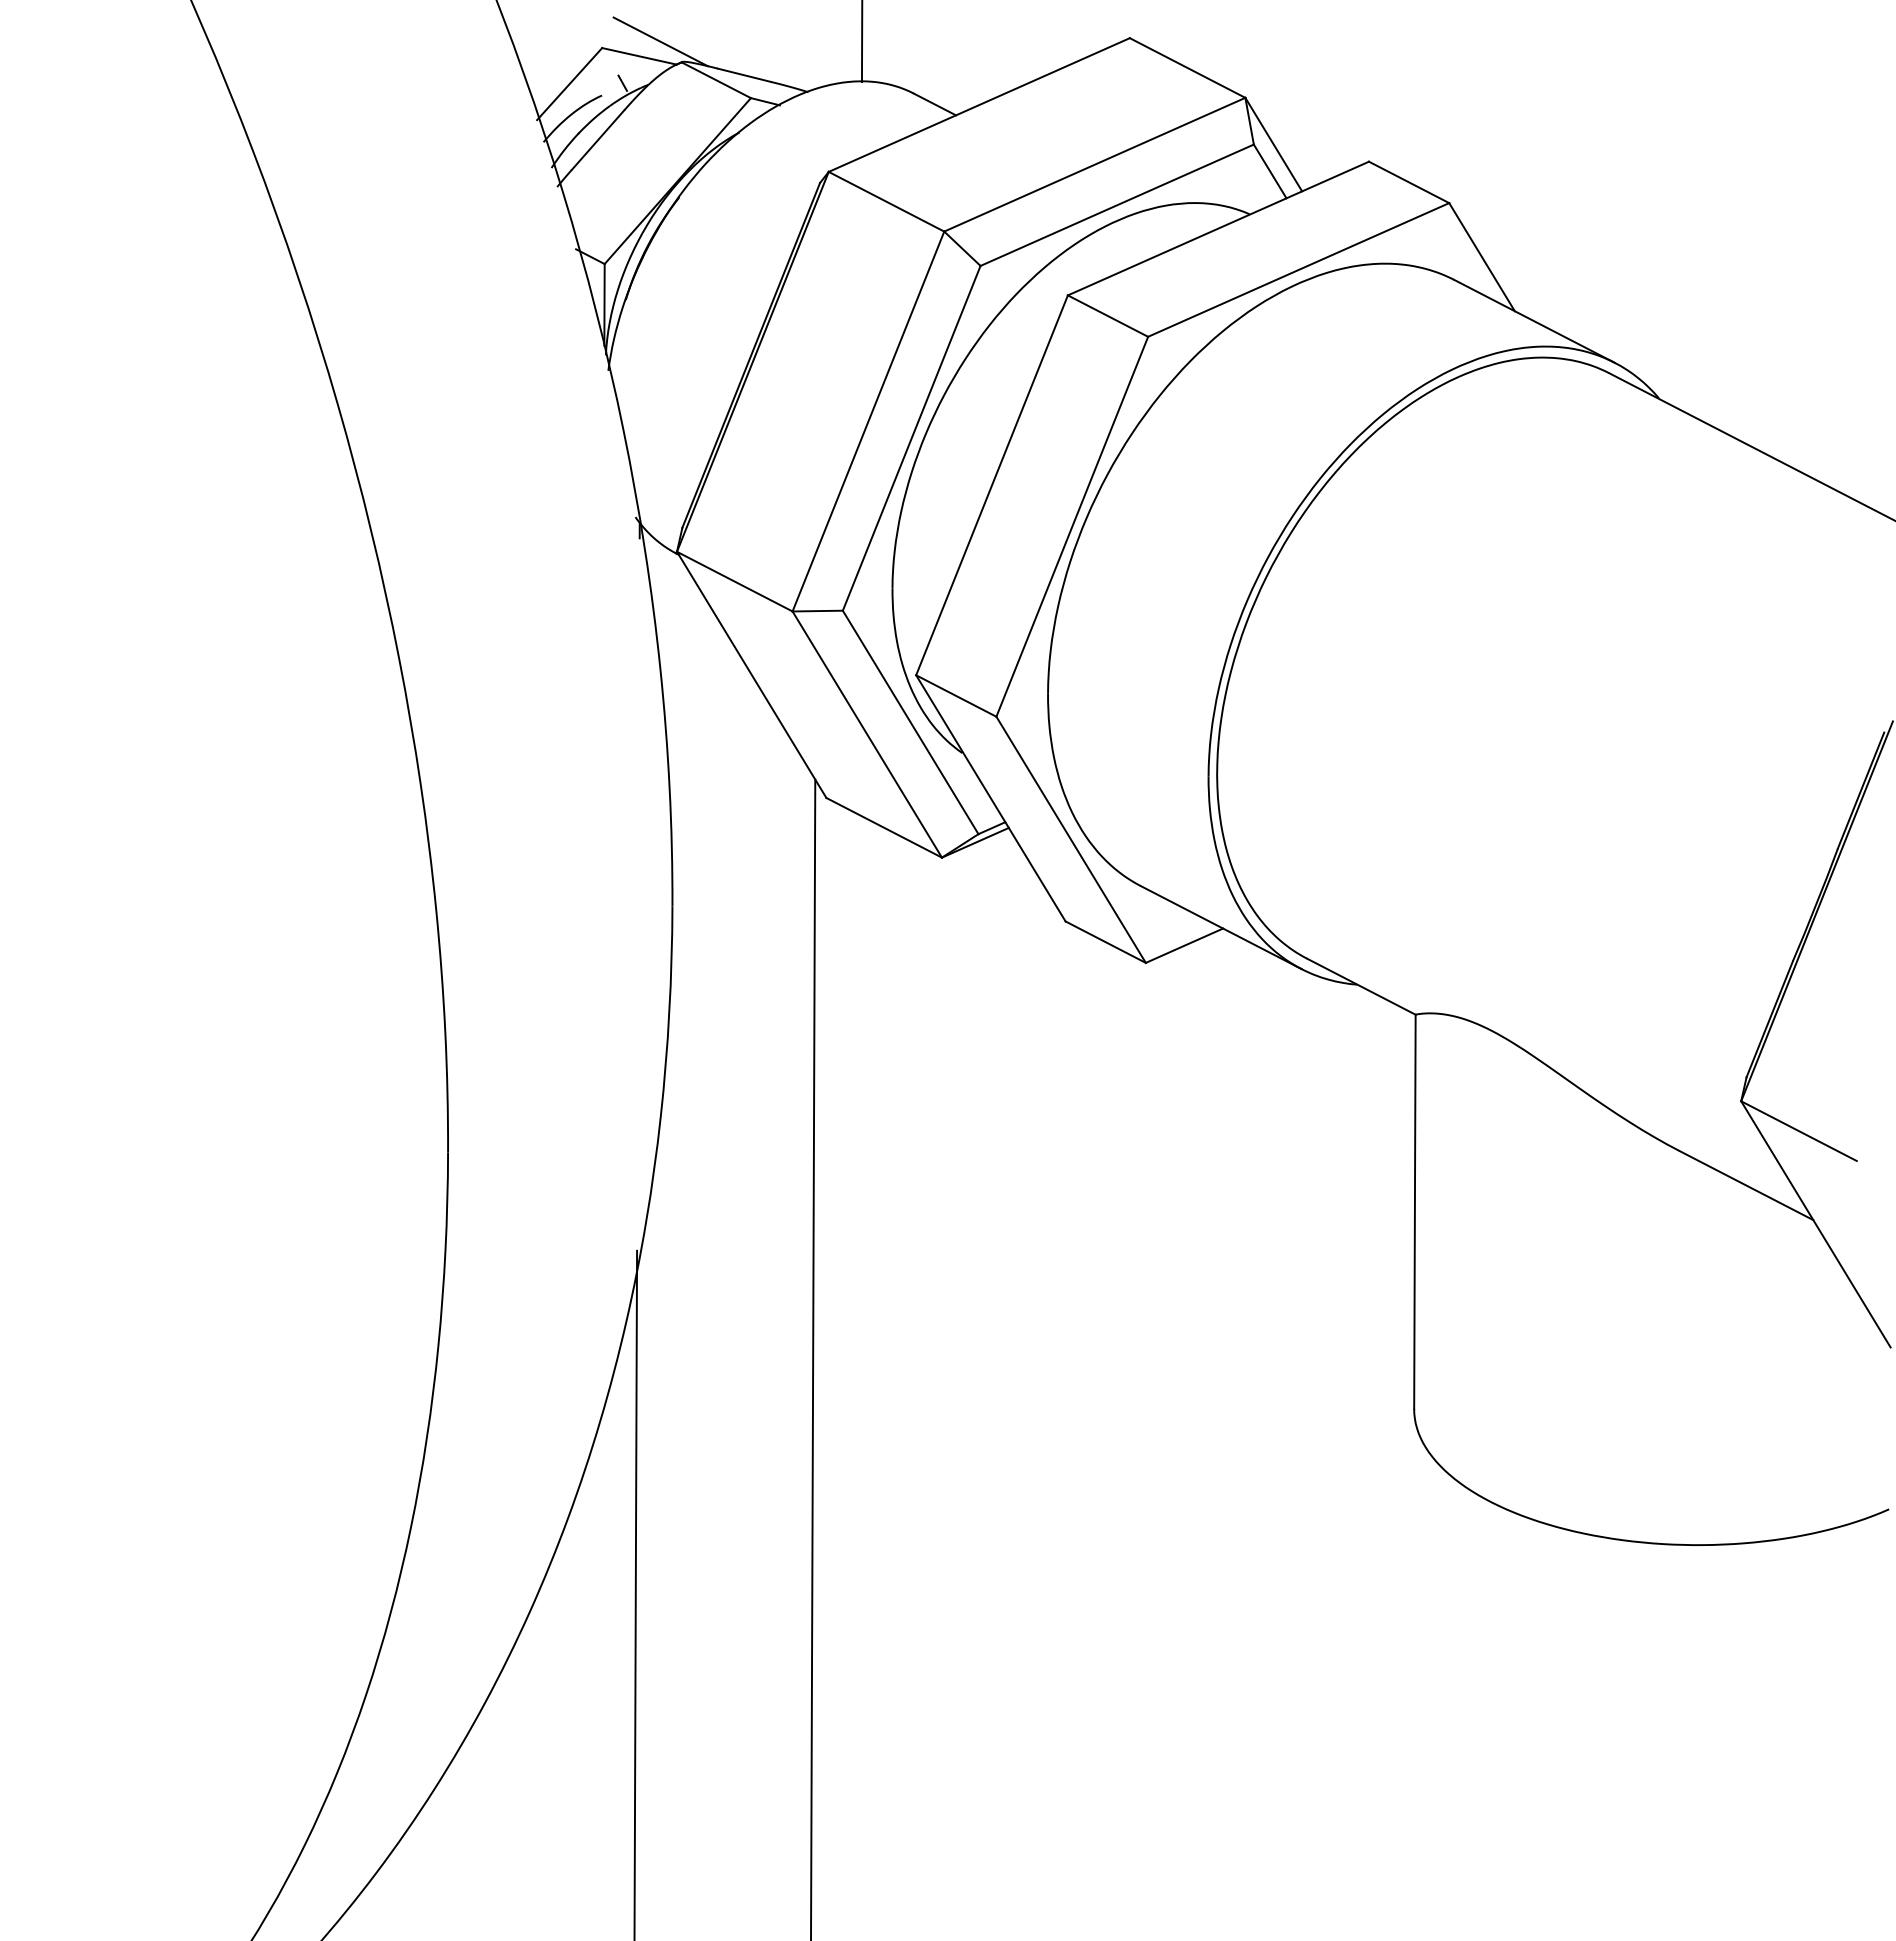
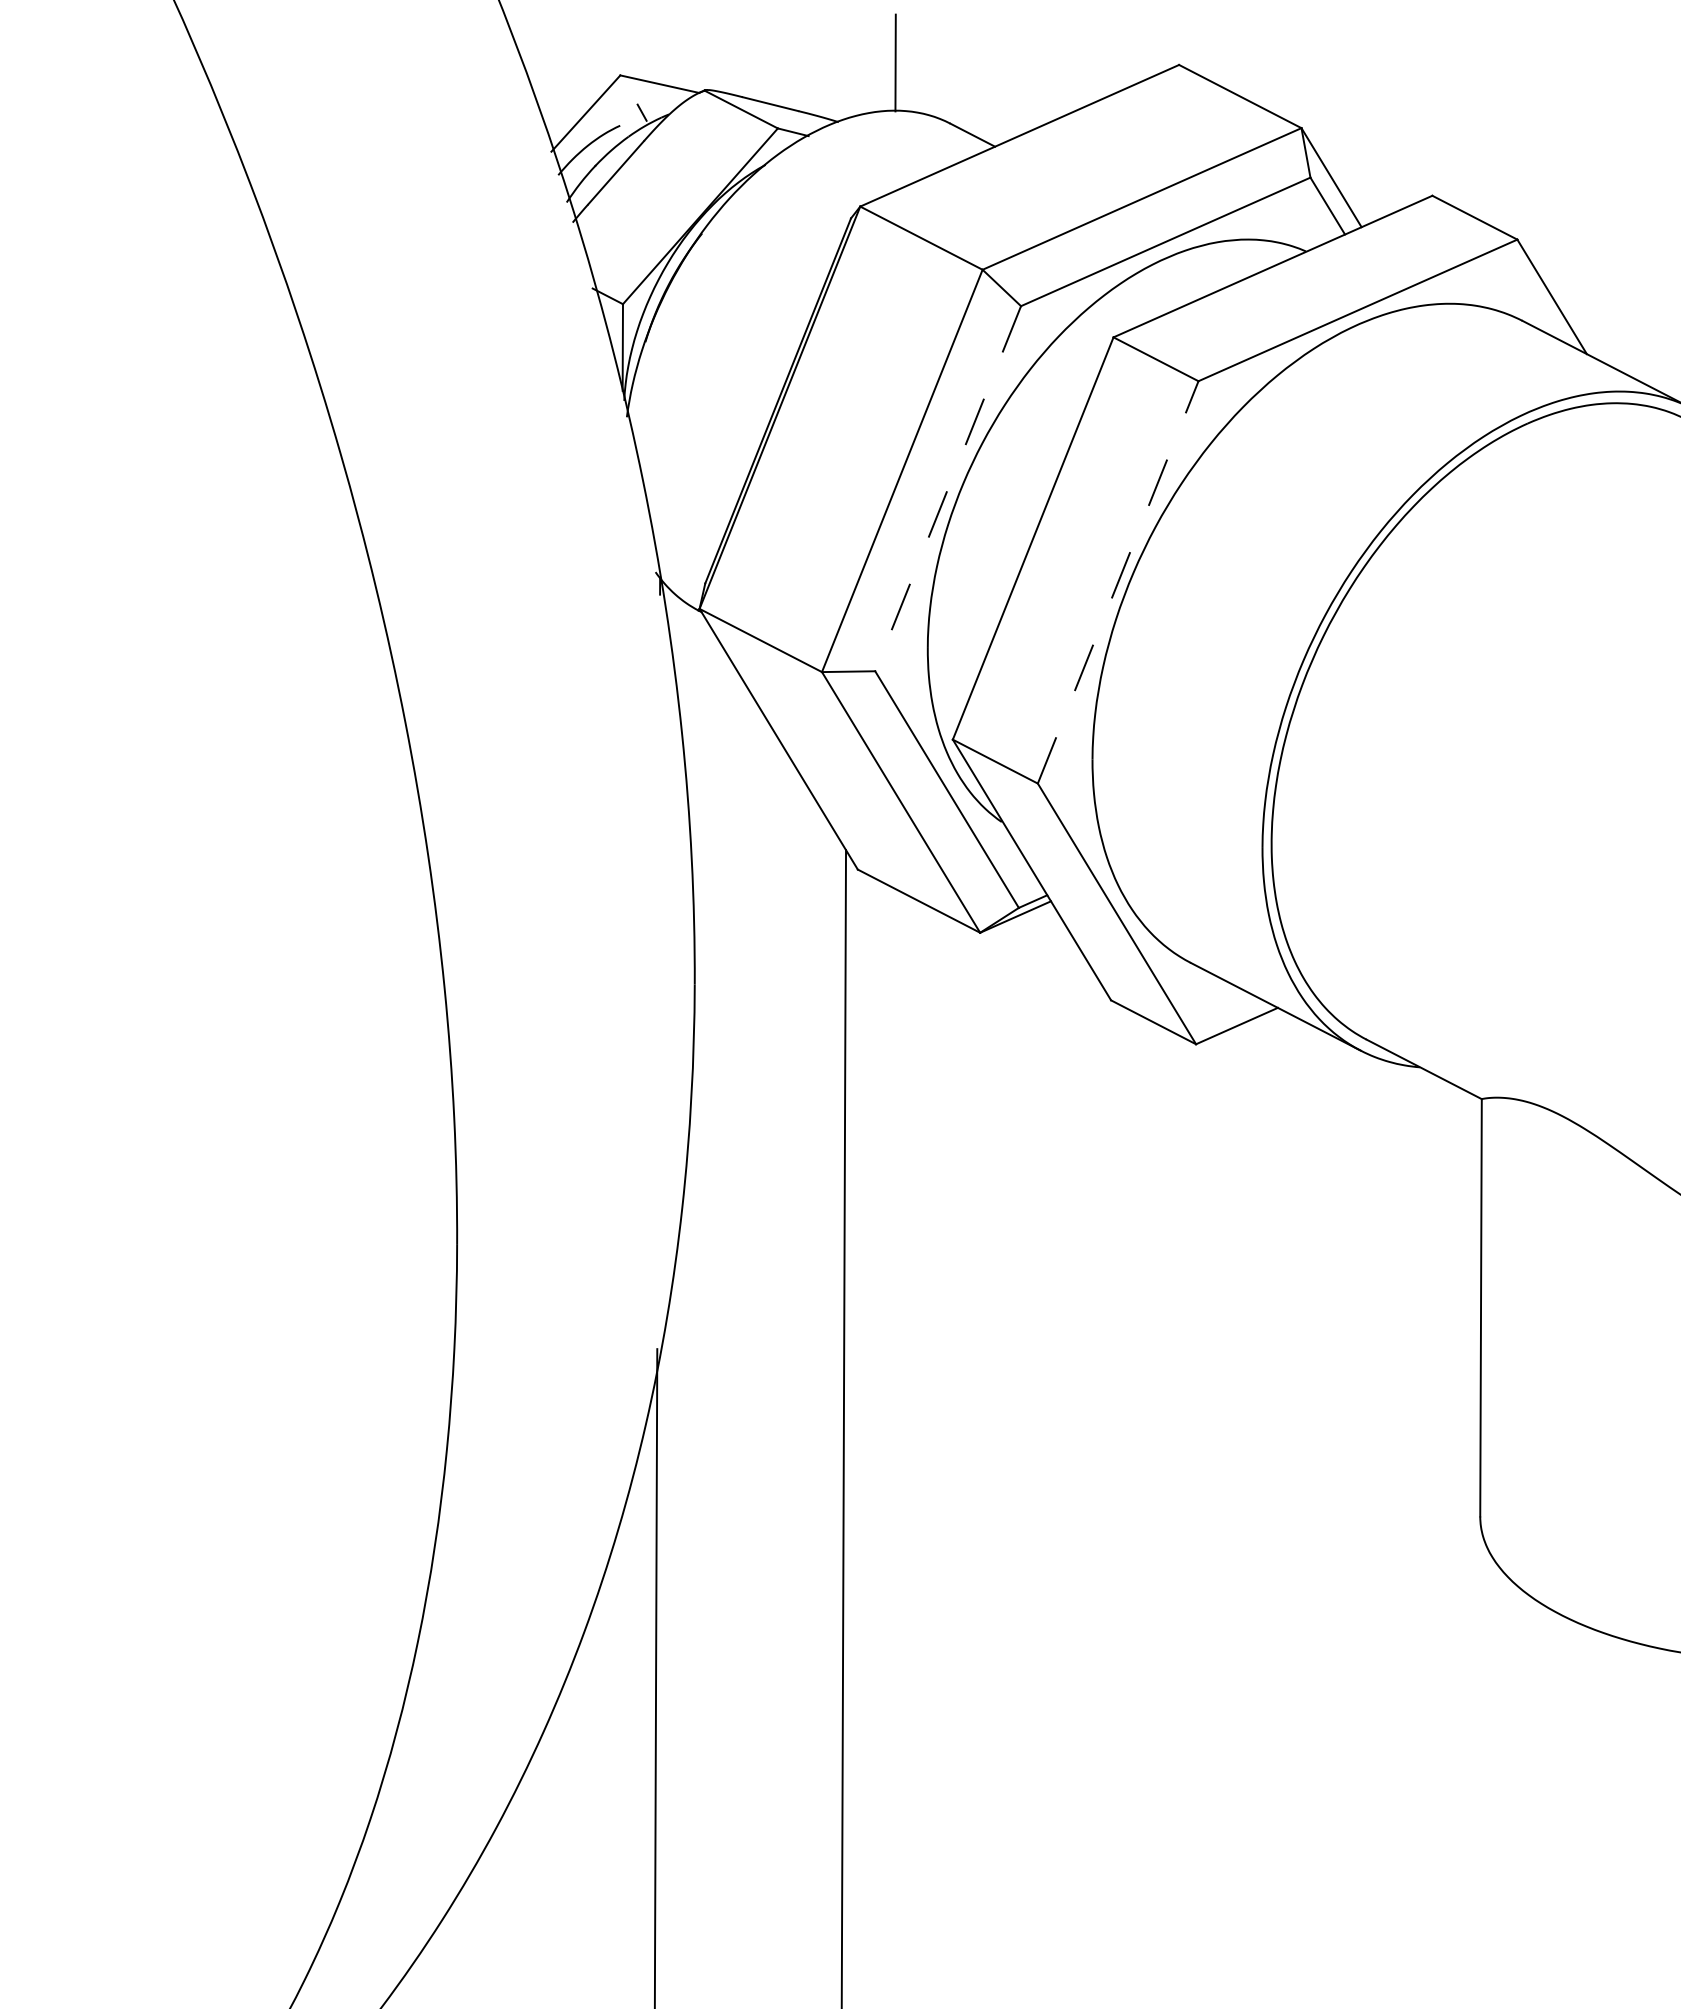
line: (660, 41) -> (682, 68), removed
line: (911, 438) -> (947, 488), solid -> dashed
line: (1072, 526) -> (1118, 582), solid -> dashed

